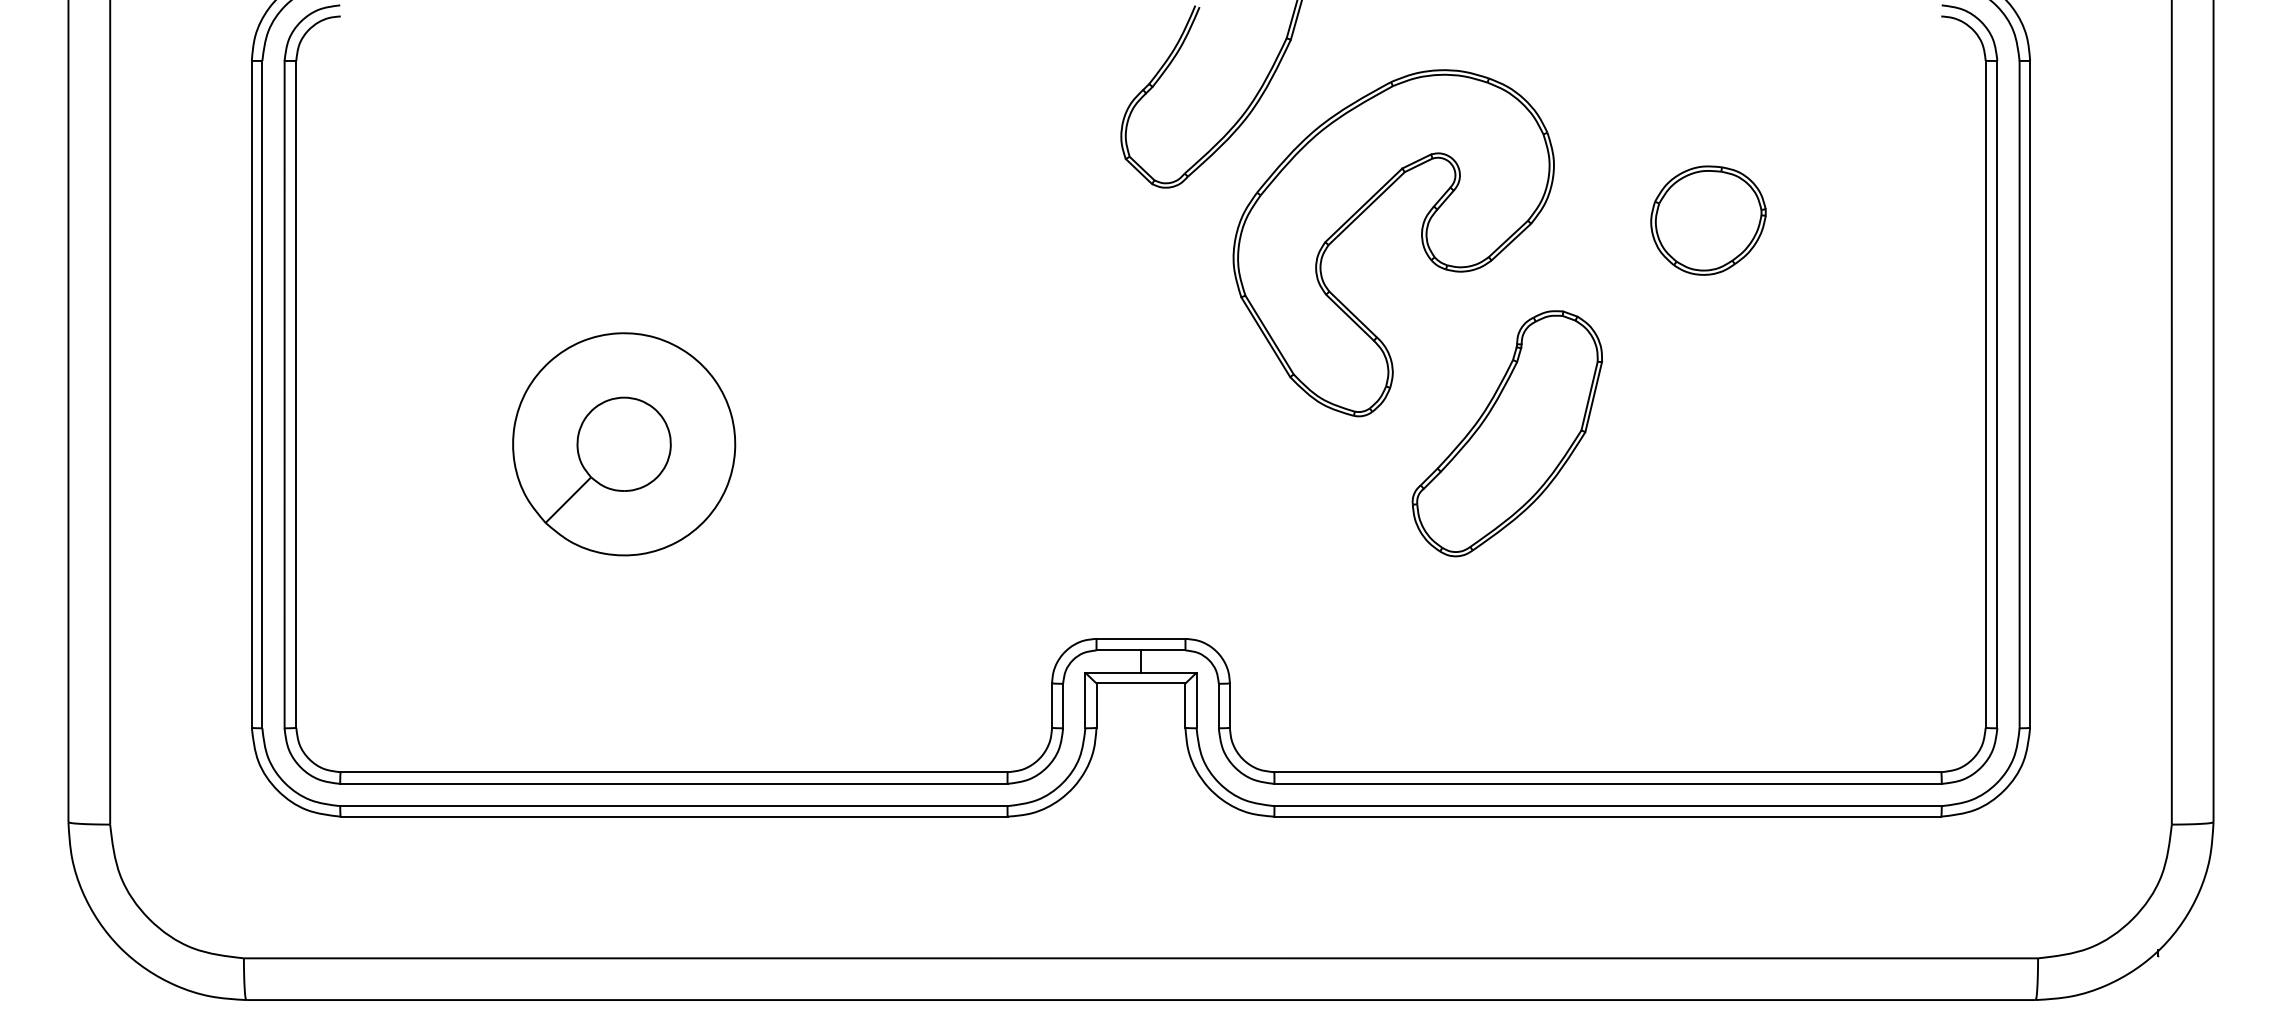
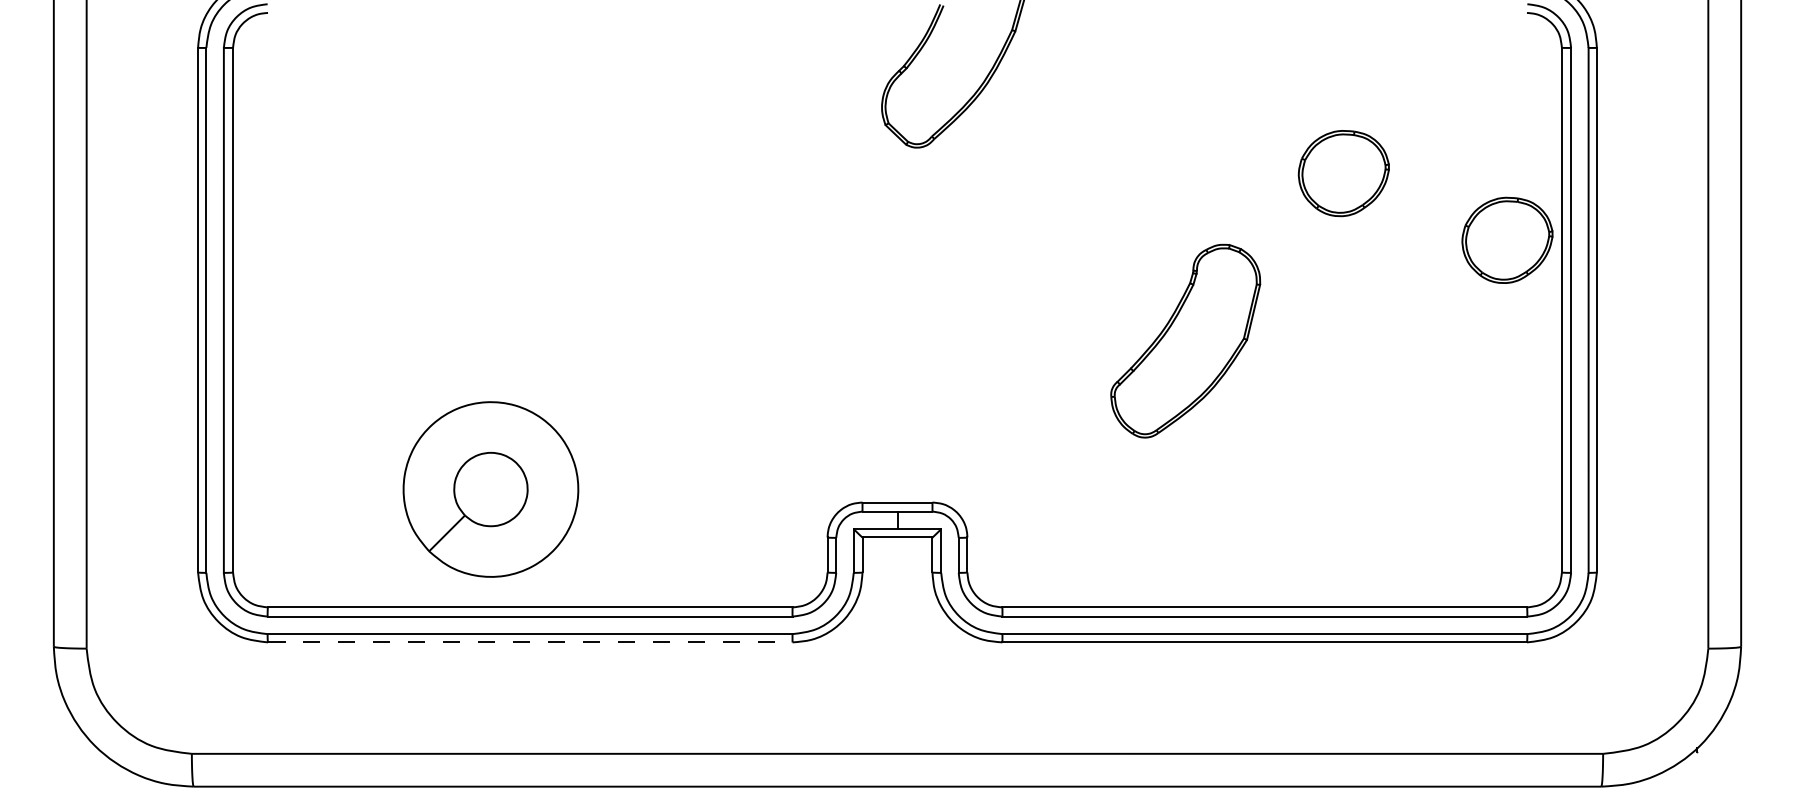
part: (1421, 242) -> (1118, 190), removed
part: (1916, 305) -> (1507, 240), added
part: (624, 444) -> (491, 489), moved
line: (674, 816) -> (530, 642), solid -> dashed

